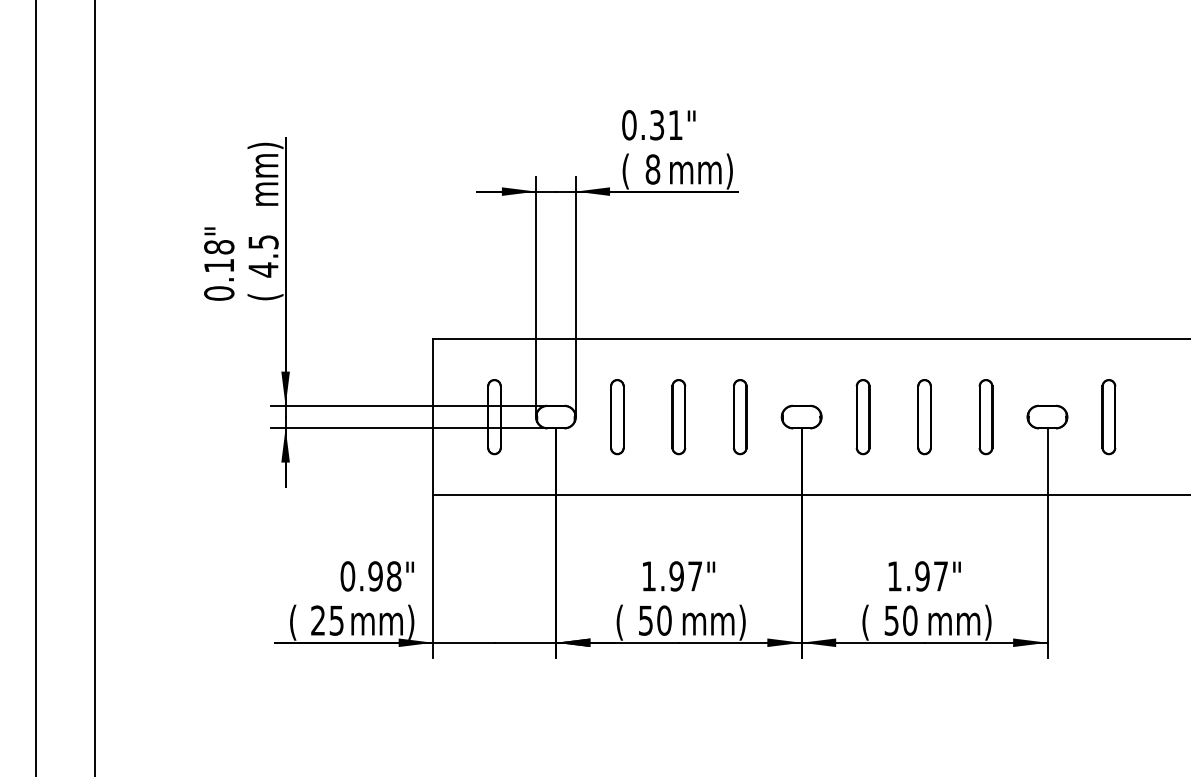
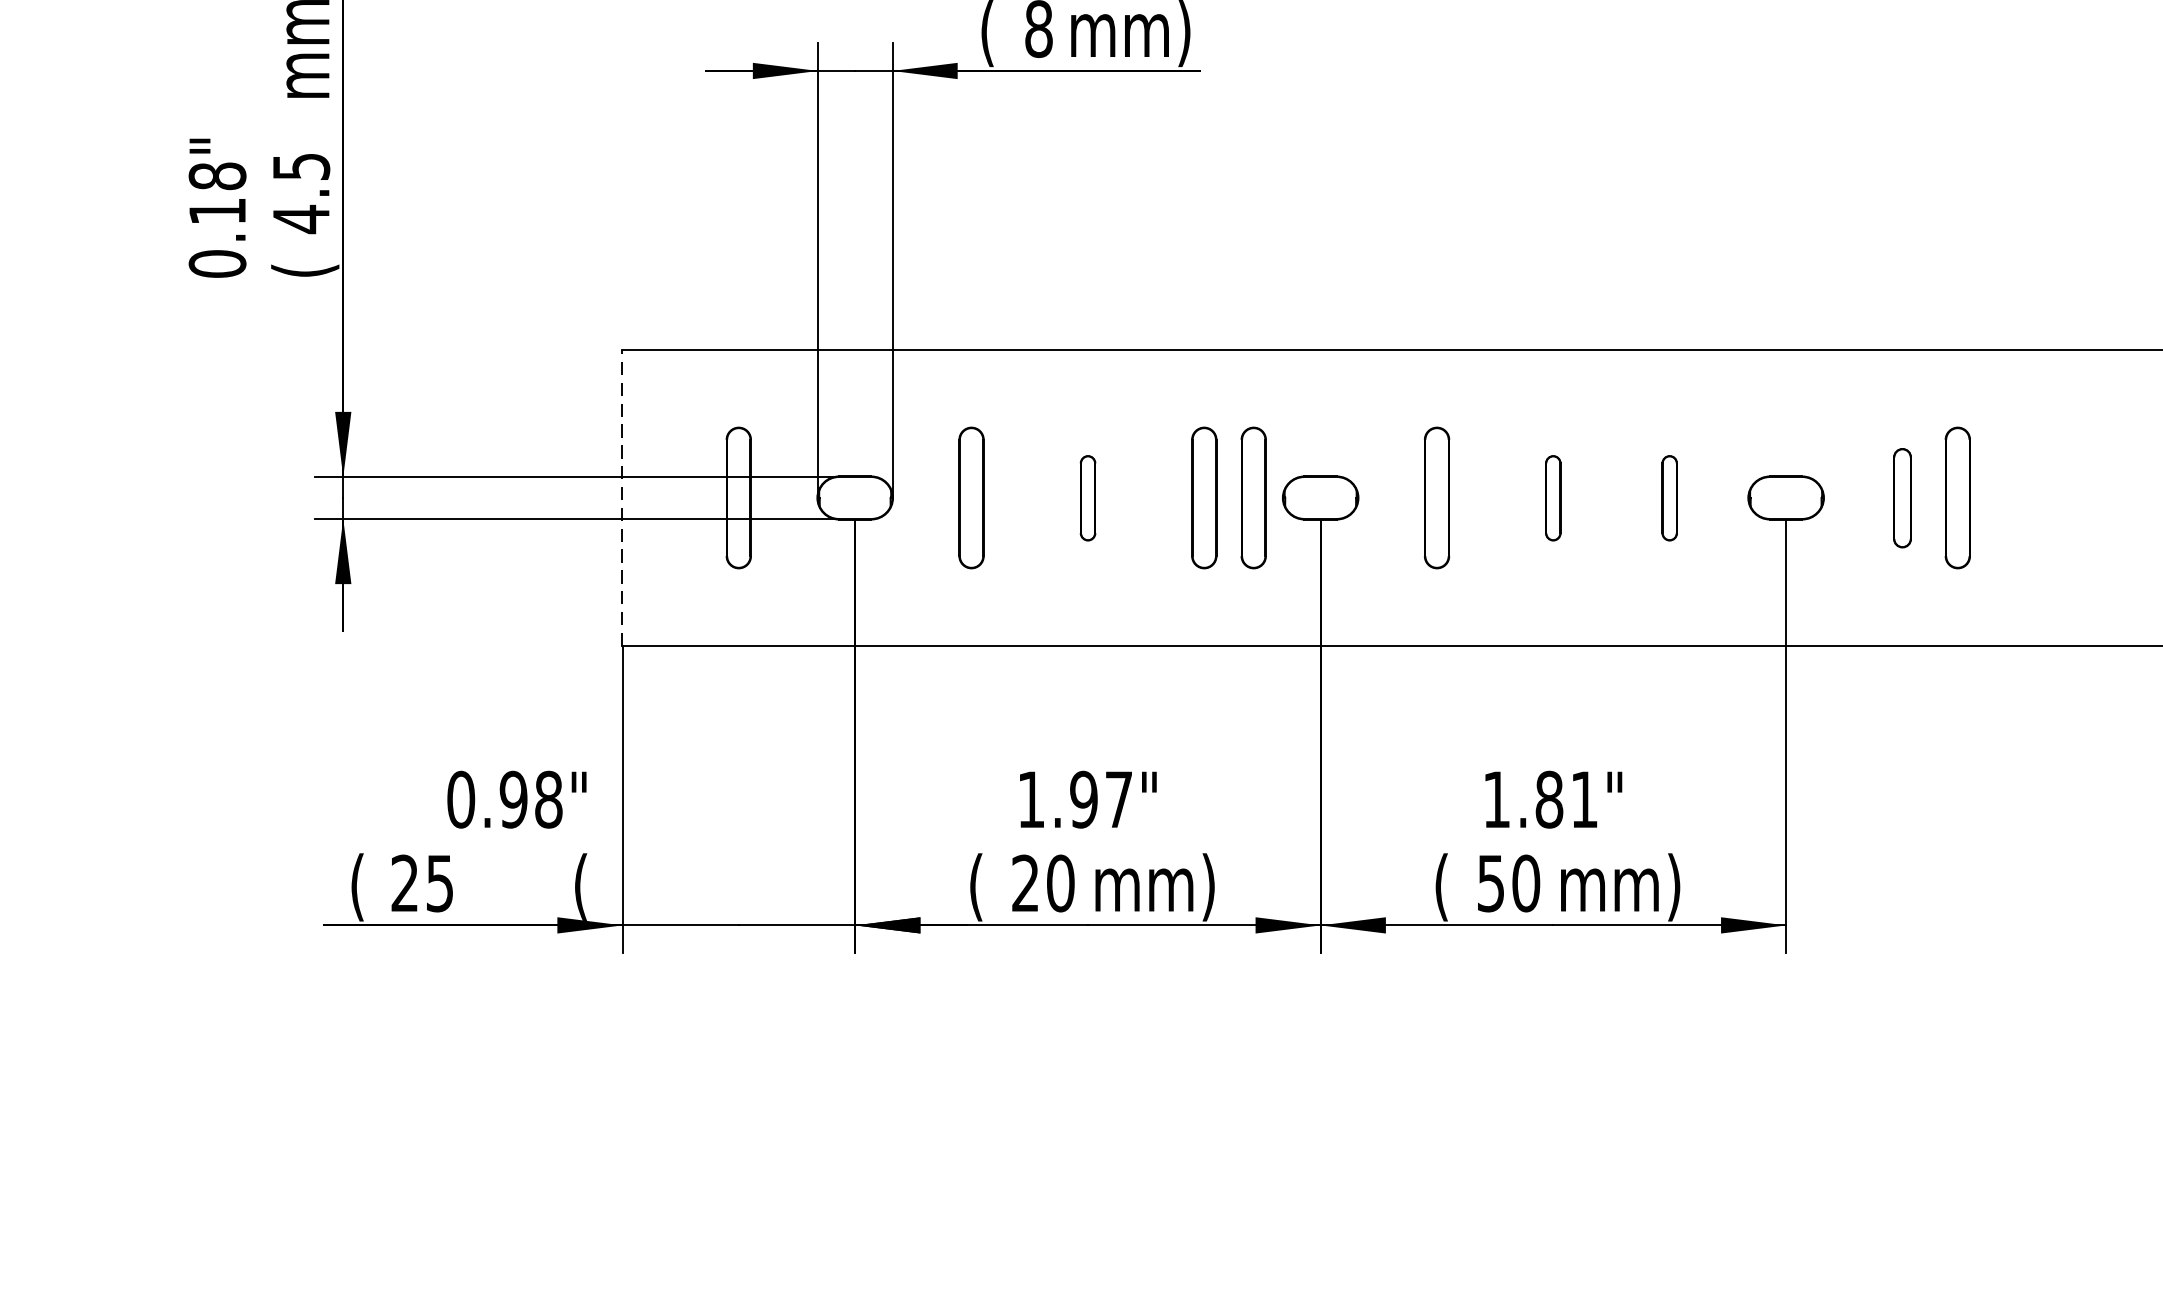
line: (433, 416) -> (623, 496), solid -> dashed
part: (678, 417) -> (1087, 498), size x0.6
part: (766, 417) -> (1253, 498), added
part: (924, 417) -> (1553, 498), size x0.6
part: (985, 417) -> (1668, 498), size x0.6
part: (1108, 417) -> (1901, 498), size x0.7
part: (1137, 417) -> (1956, 498), added
text: (931, 576) -> (1566, 799), 1.97" -> 1.81"
text: (645, 620) -> (1024, 883), 50 -> 20
text: (382, 622) -> (526, 887), mm) -> (

